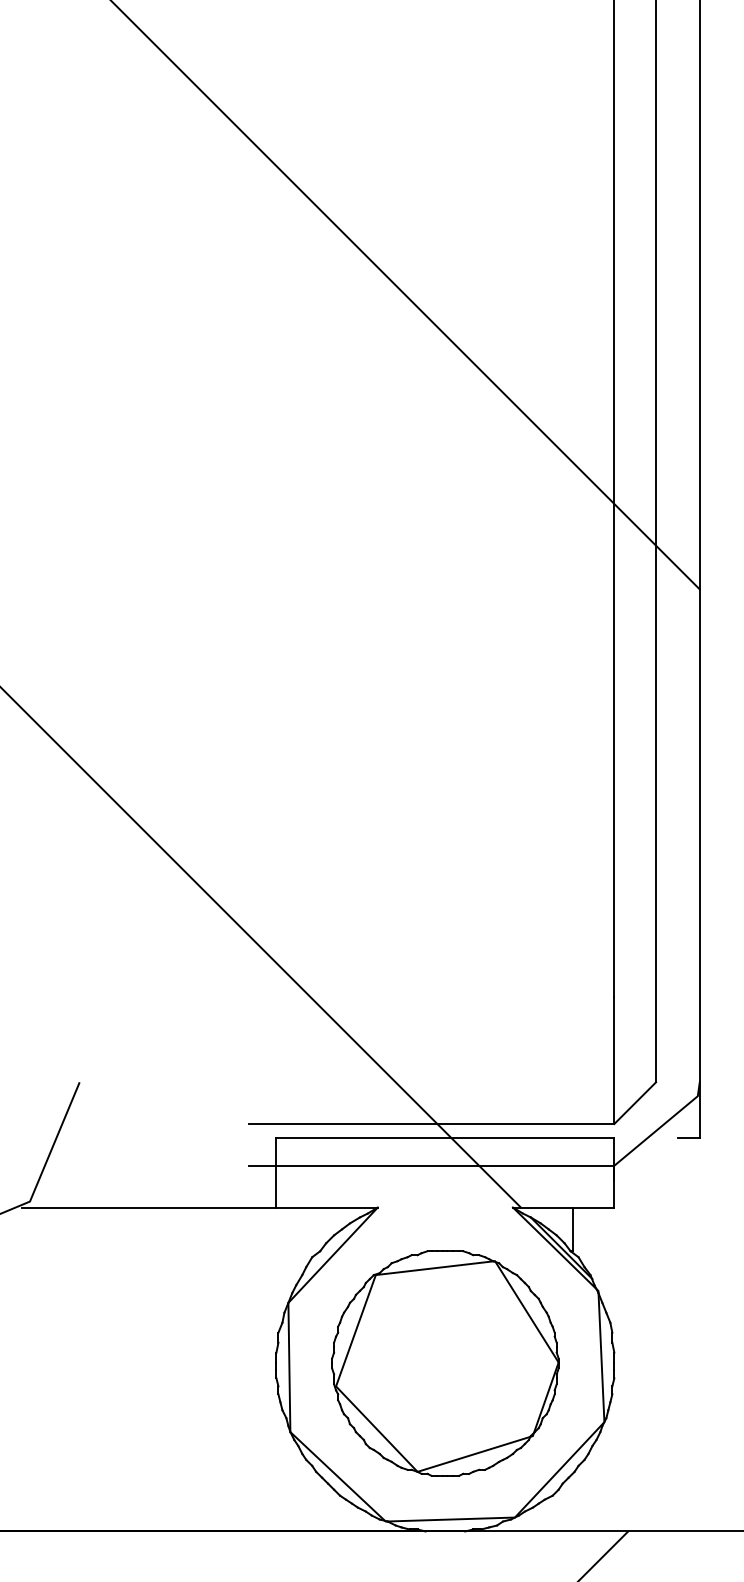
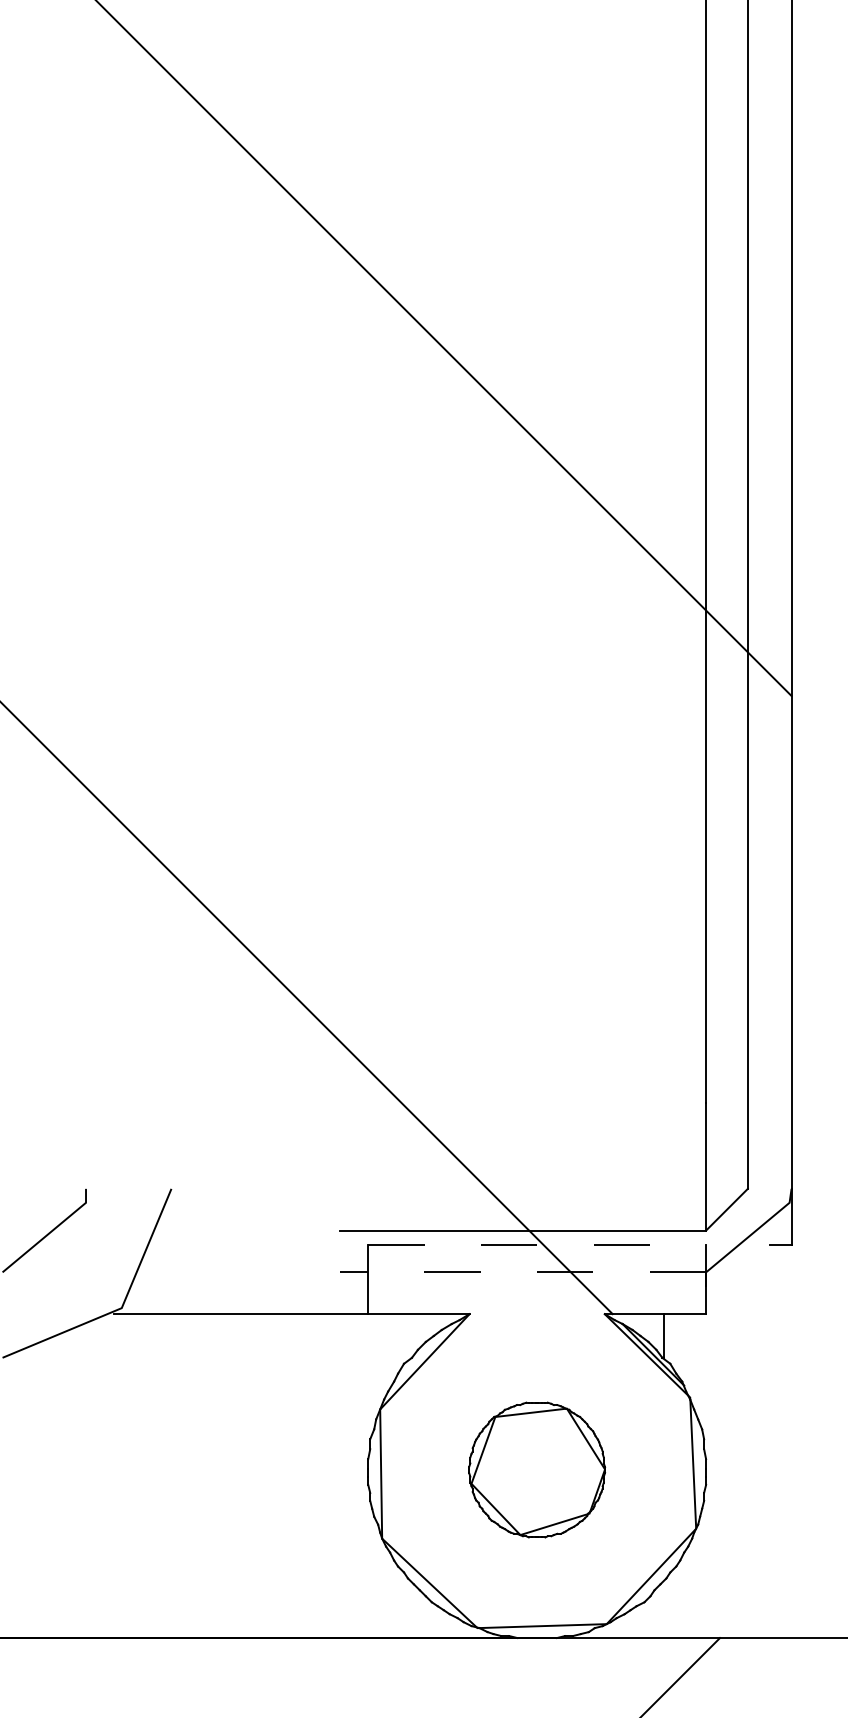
line: (445, 1137) -> (537, 1244), solid -> dashed
line: (431, 1165) -> (523, 1272), solid -> dashed
part: (444, 1362) -> (536, 1469), size x0.6

